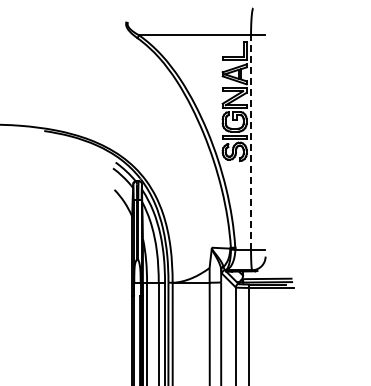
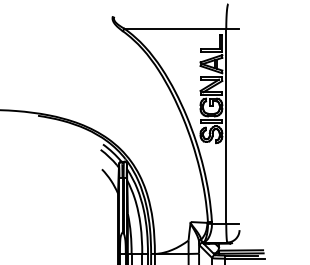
line: (251, 142) -> (226, 126), dashed -> solid

